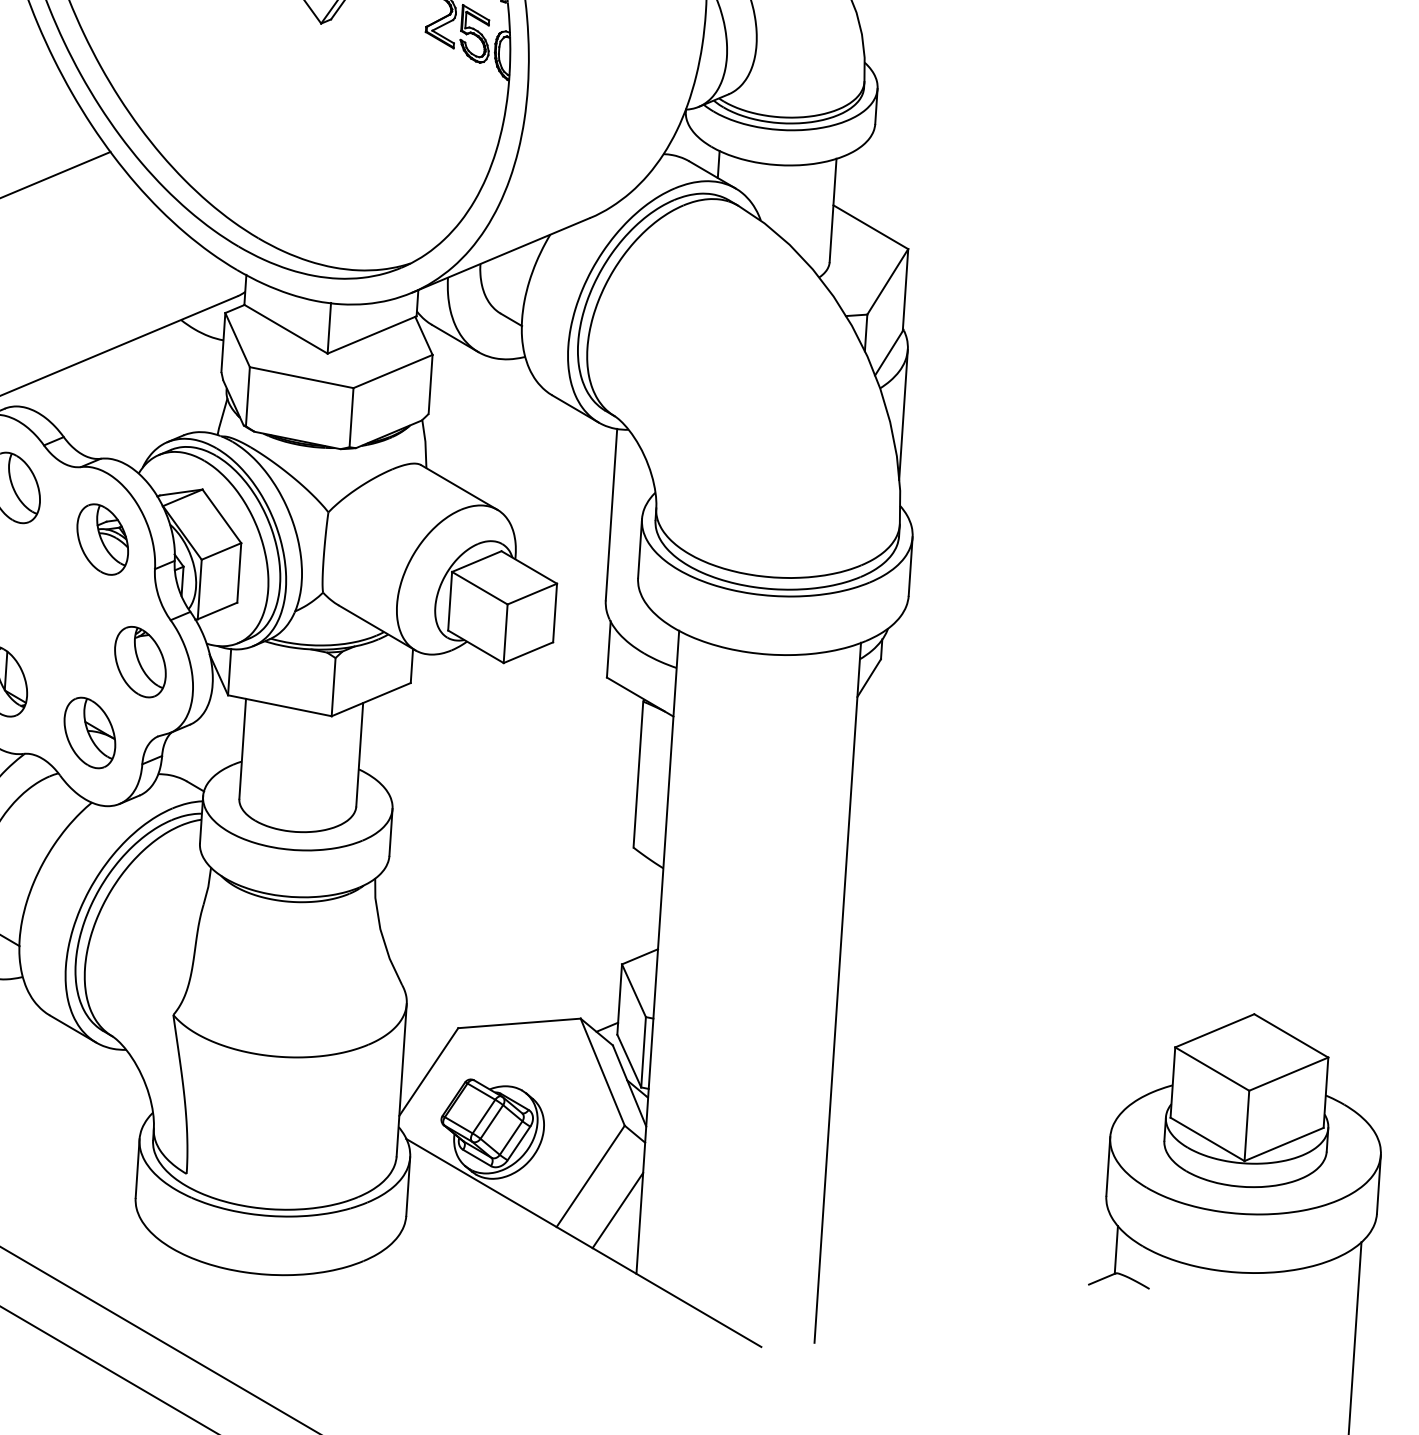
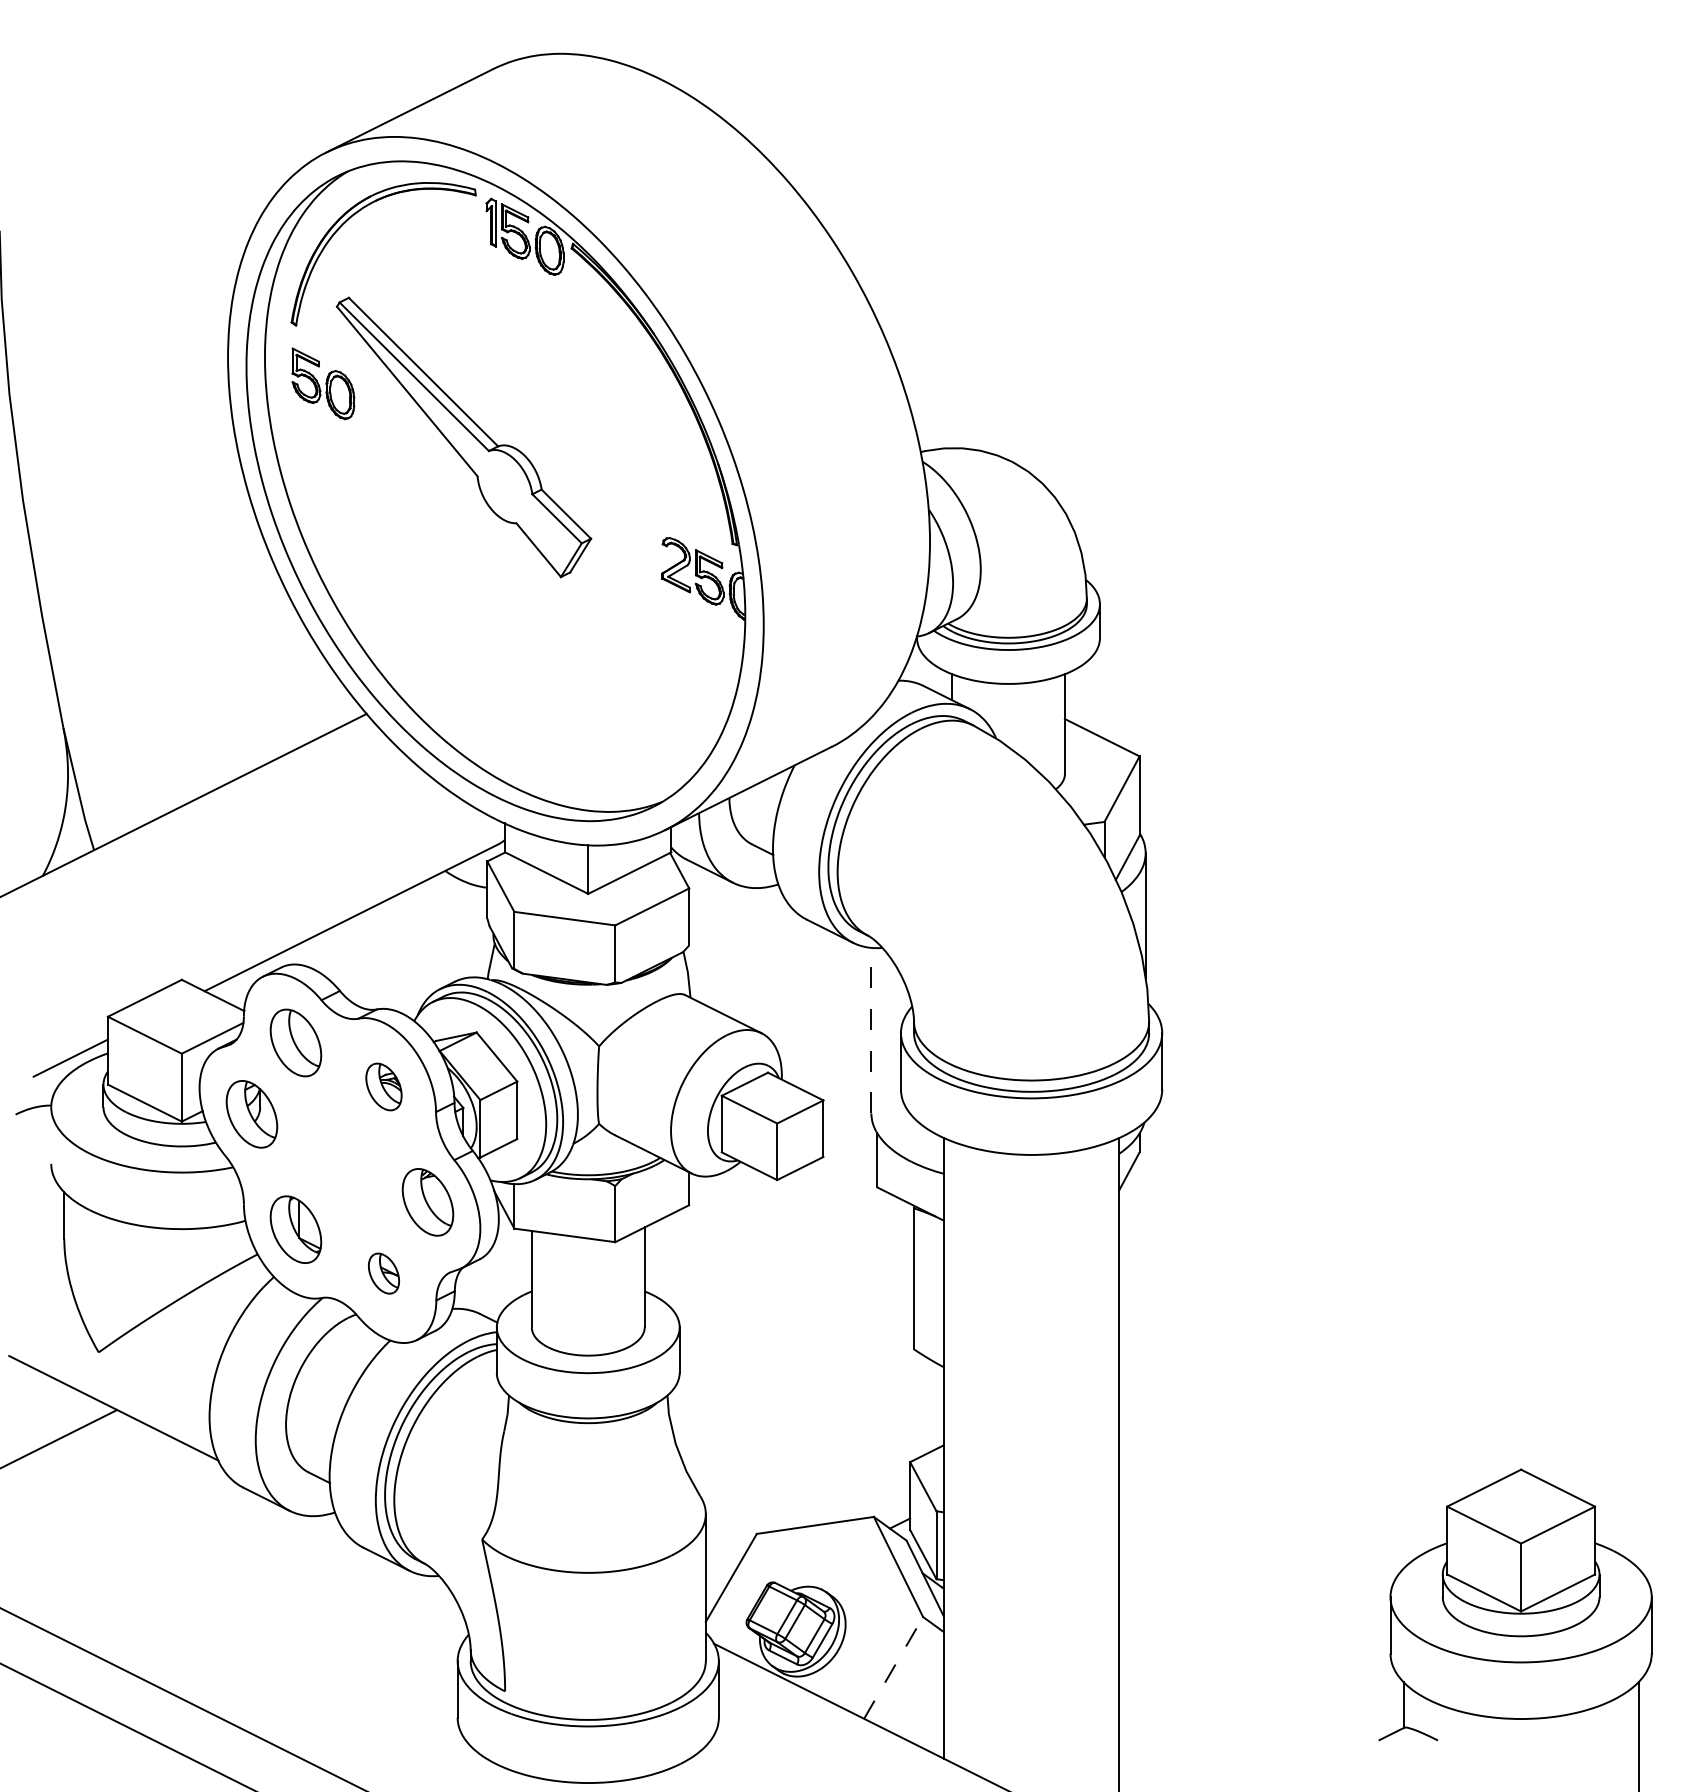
line: (611, 514) -> (871, 1030), solid -> dashed
part: (102, 539) -> (383, 1086), size x0.7
part: (89, 732) -> (383, 1273), size x0.6
line: (590, 1175) -> (893, 1667), solid -> dashed
line: (617, 1209) -> (921, 1698), removed

